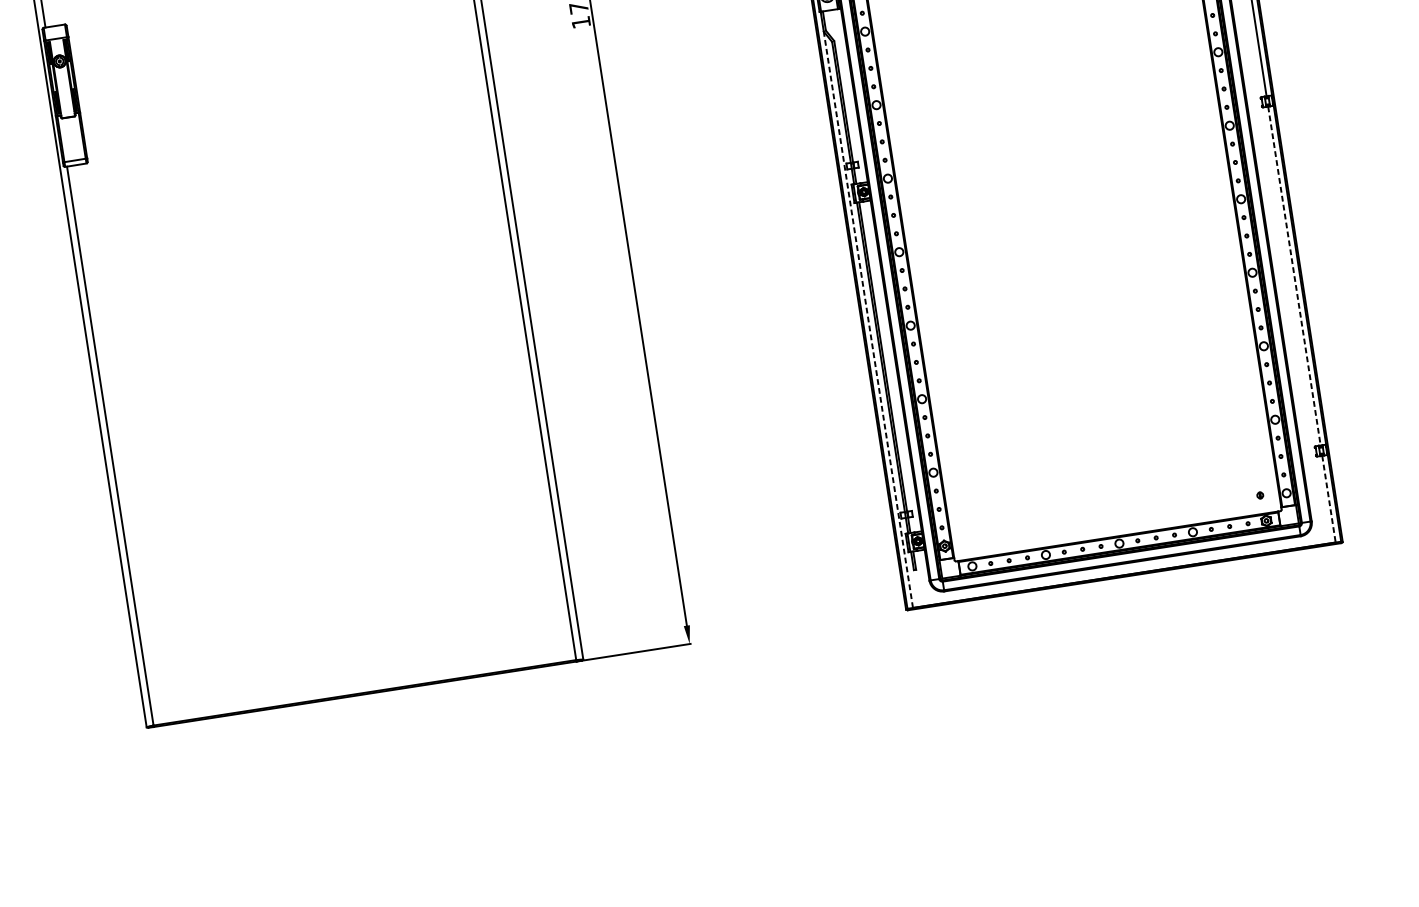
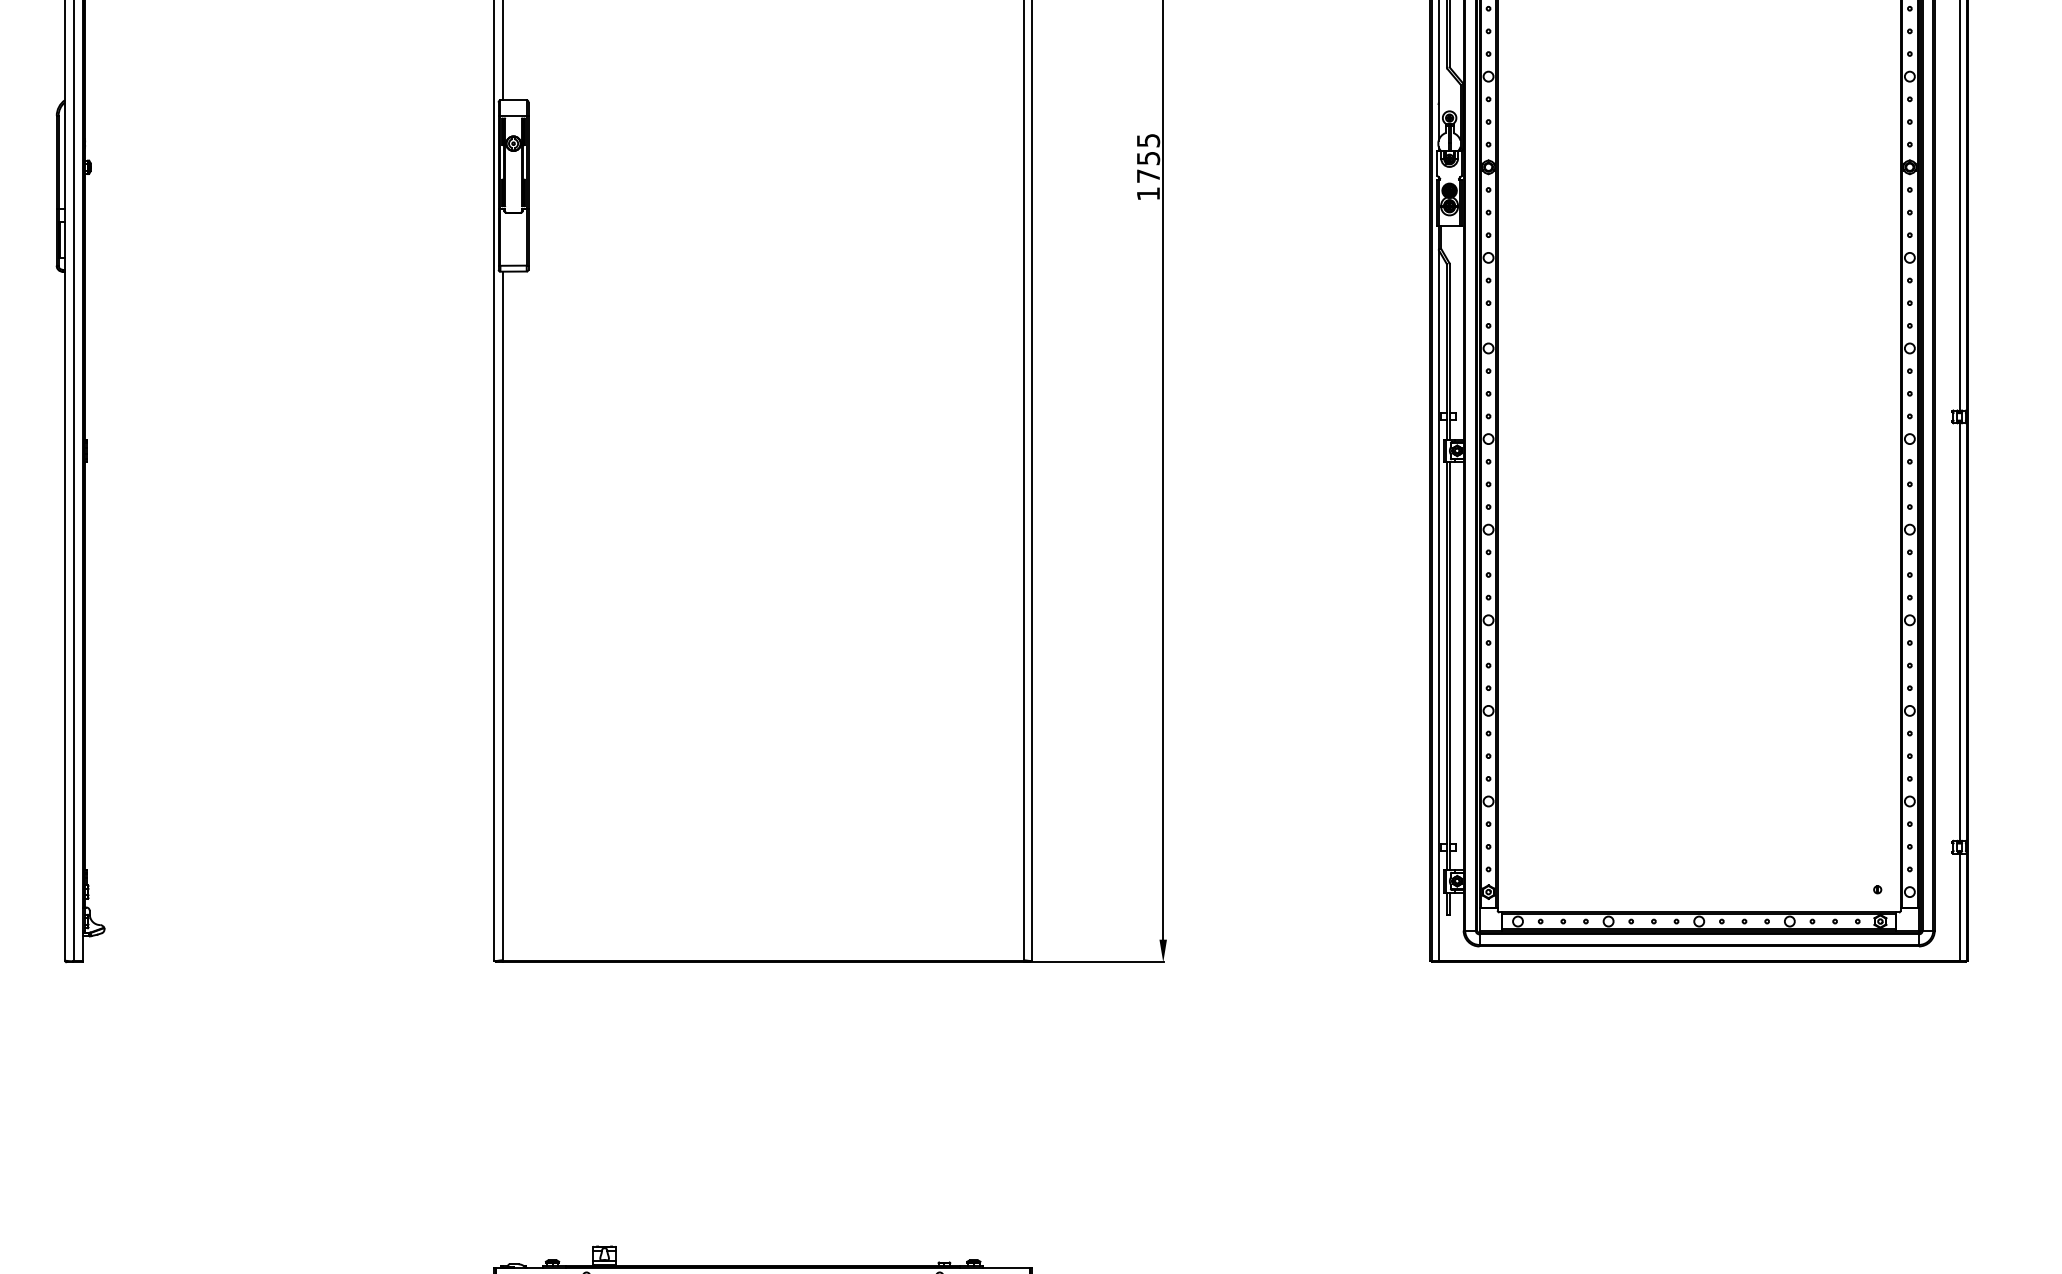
line: (1294, 276) -> (1959, 632), dashed -> solid
line: (868, 319) -> (1438, 604), dashed -> solid
line: (1328, 499) -> (1959, 907), dashed -> solid

